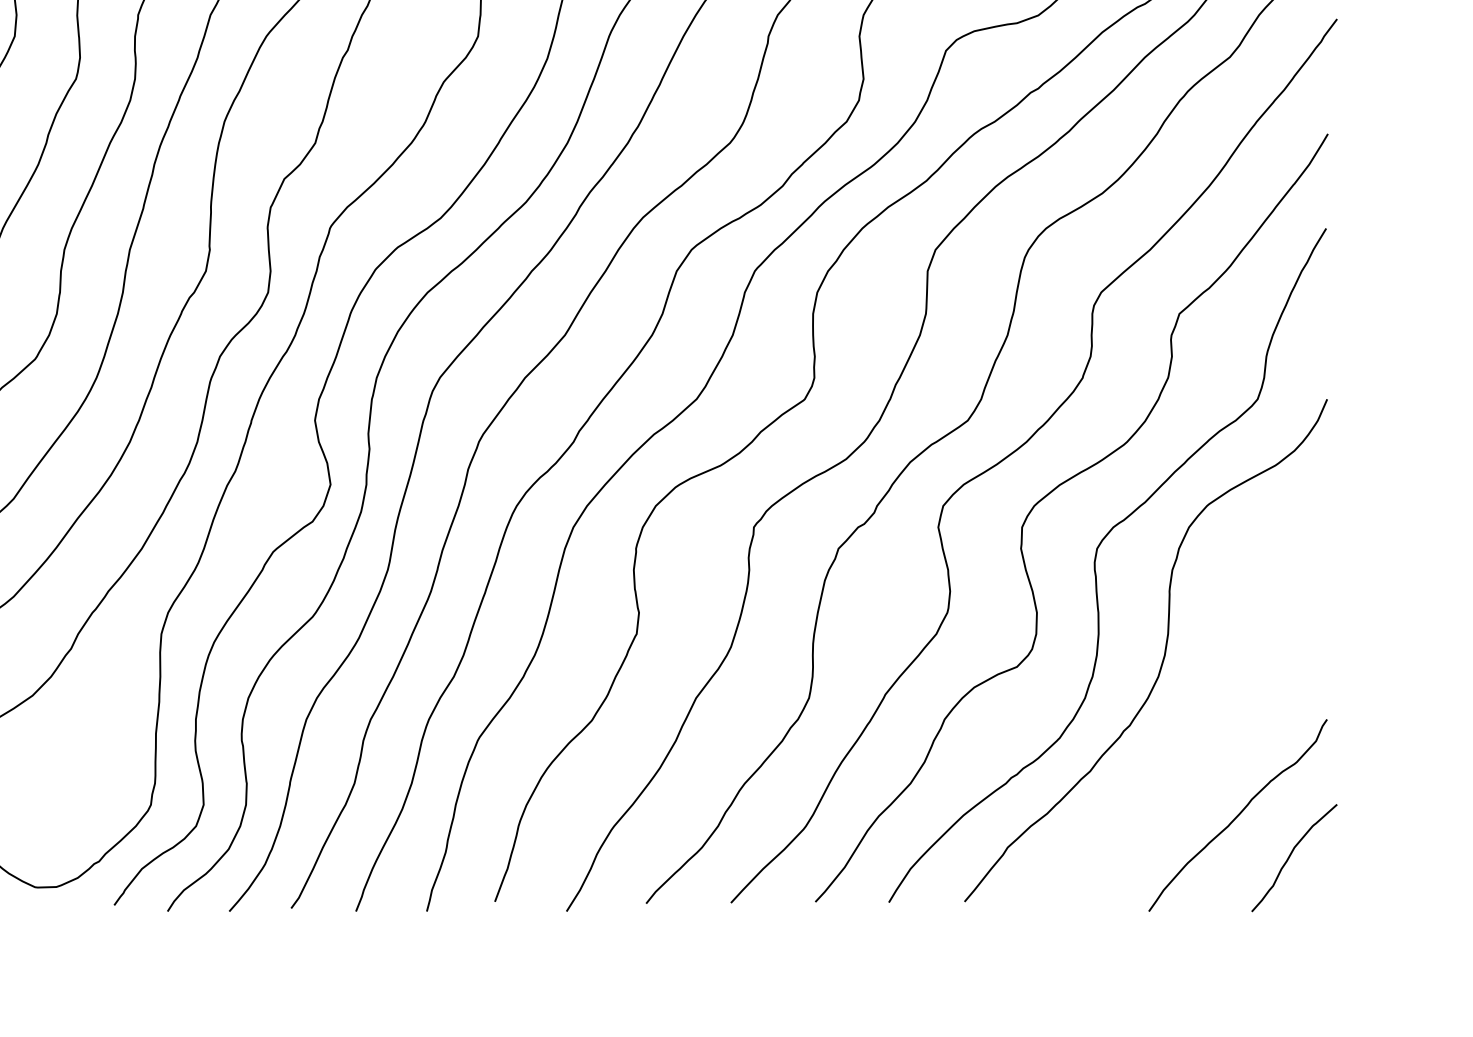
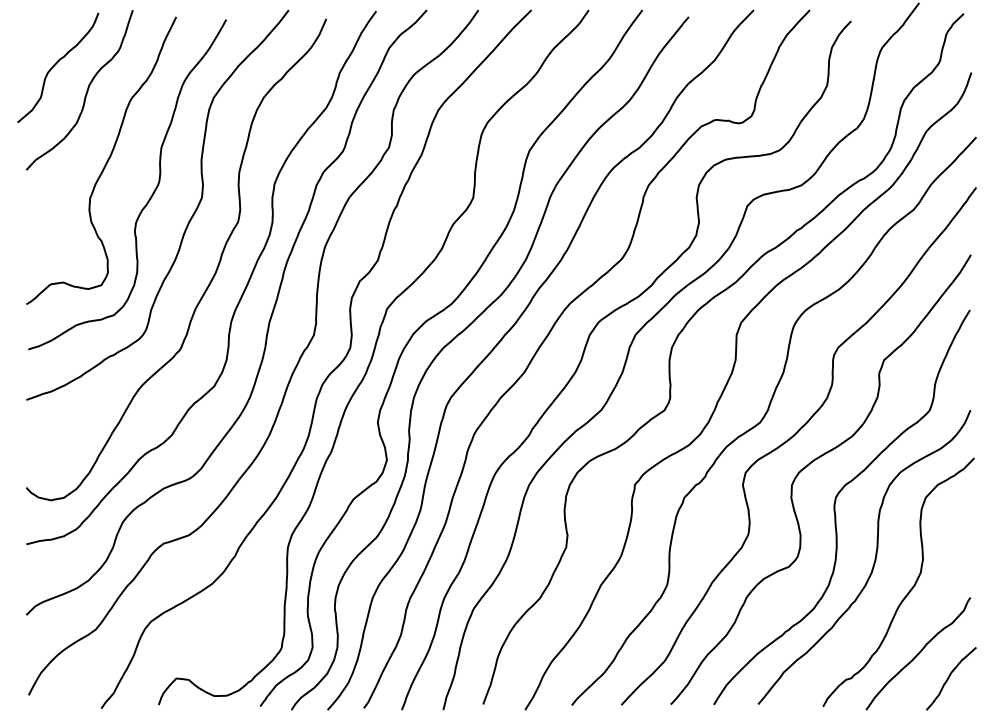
curve: (1221, 708) -> (908, 591), added

